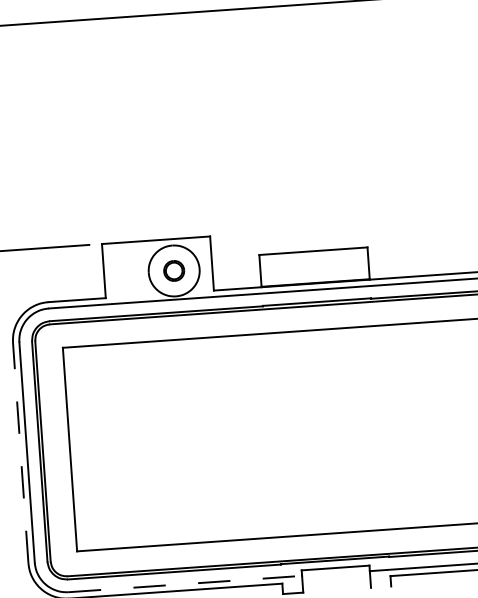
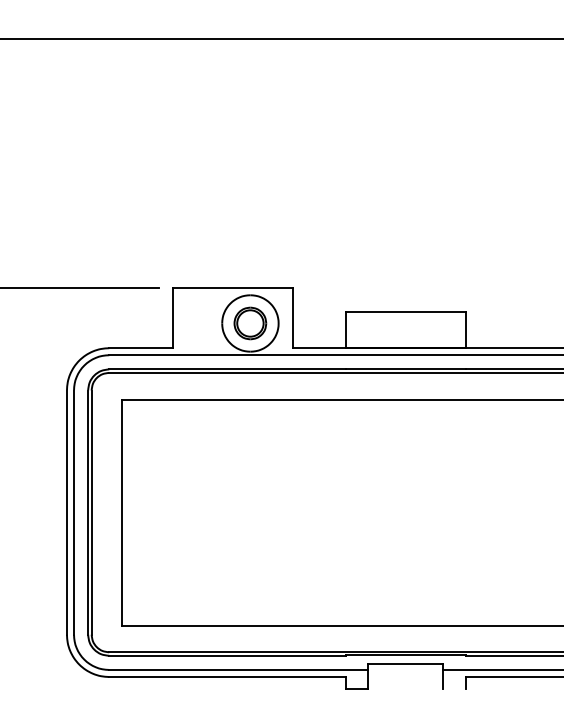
part: (174, 270) -> (250, 323), size x1.43
line: (20, 452) -> (66, 512), dashed -> solid
line: (186, 583) -> (239, 669), dashed -> solid

